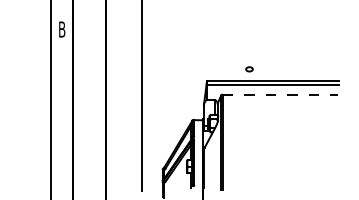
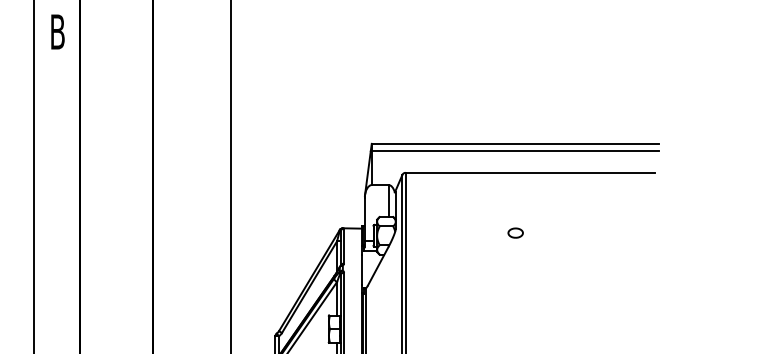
part: (249, 69) -> (515, 233), moved
line: (280, 94) -> (530, 172), dashed -> solid

